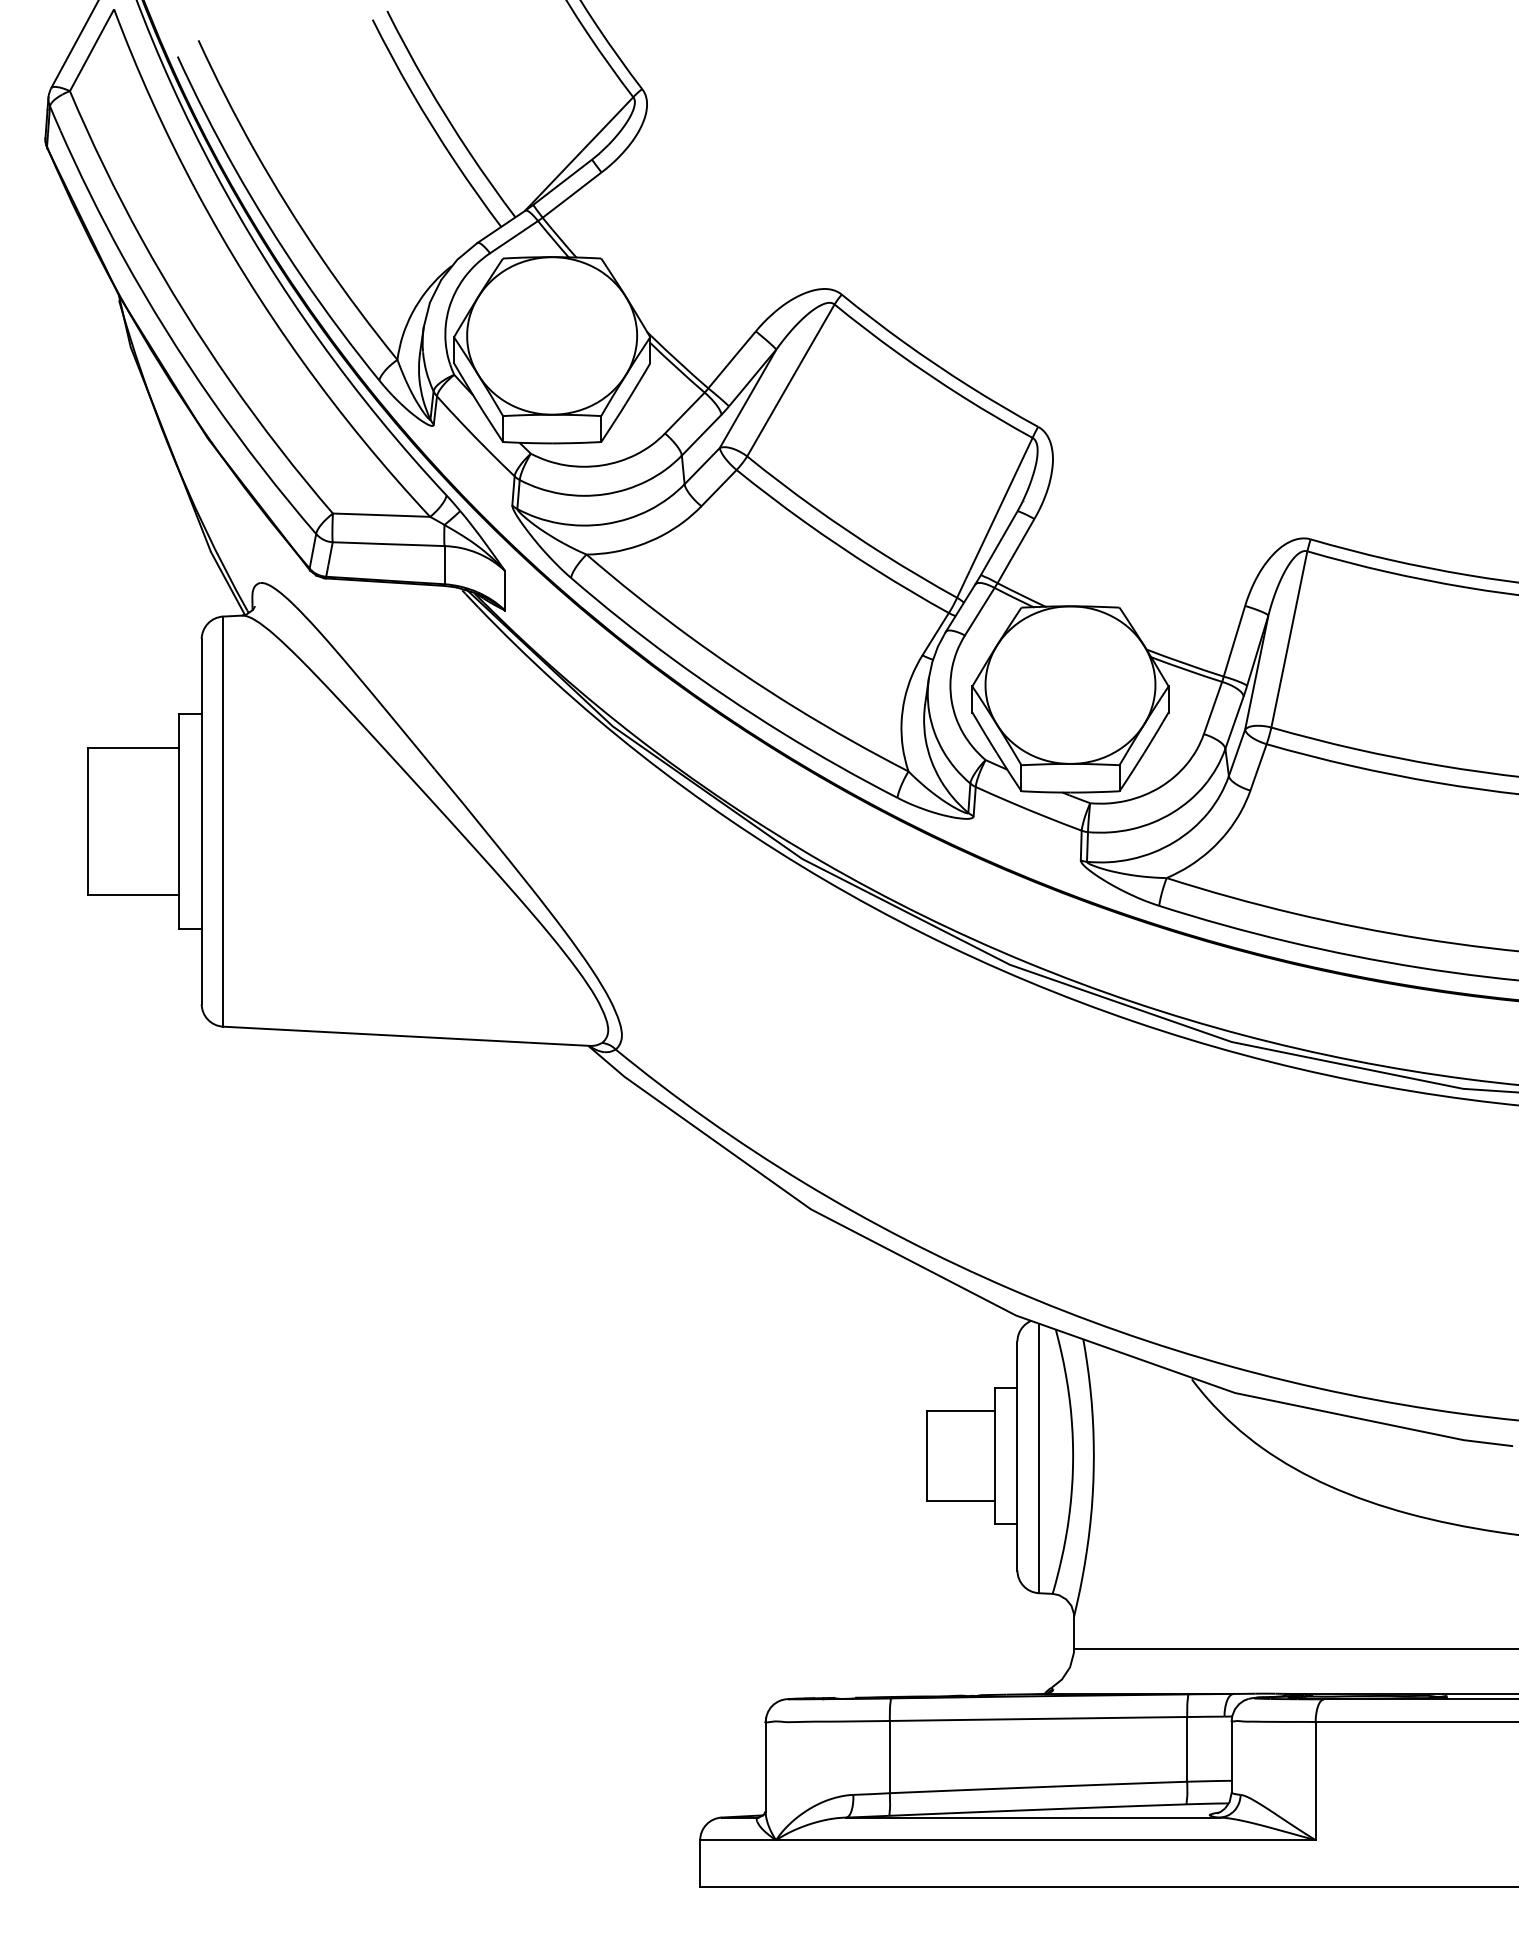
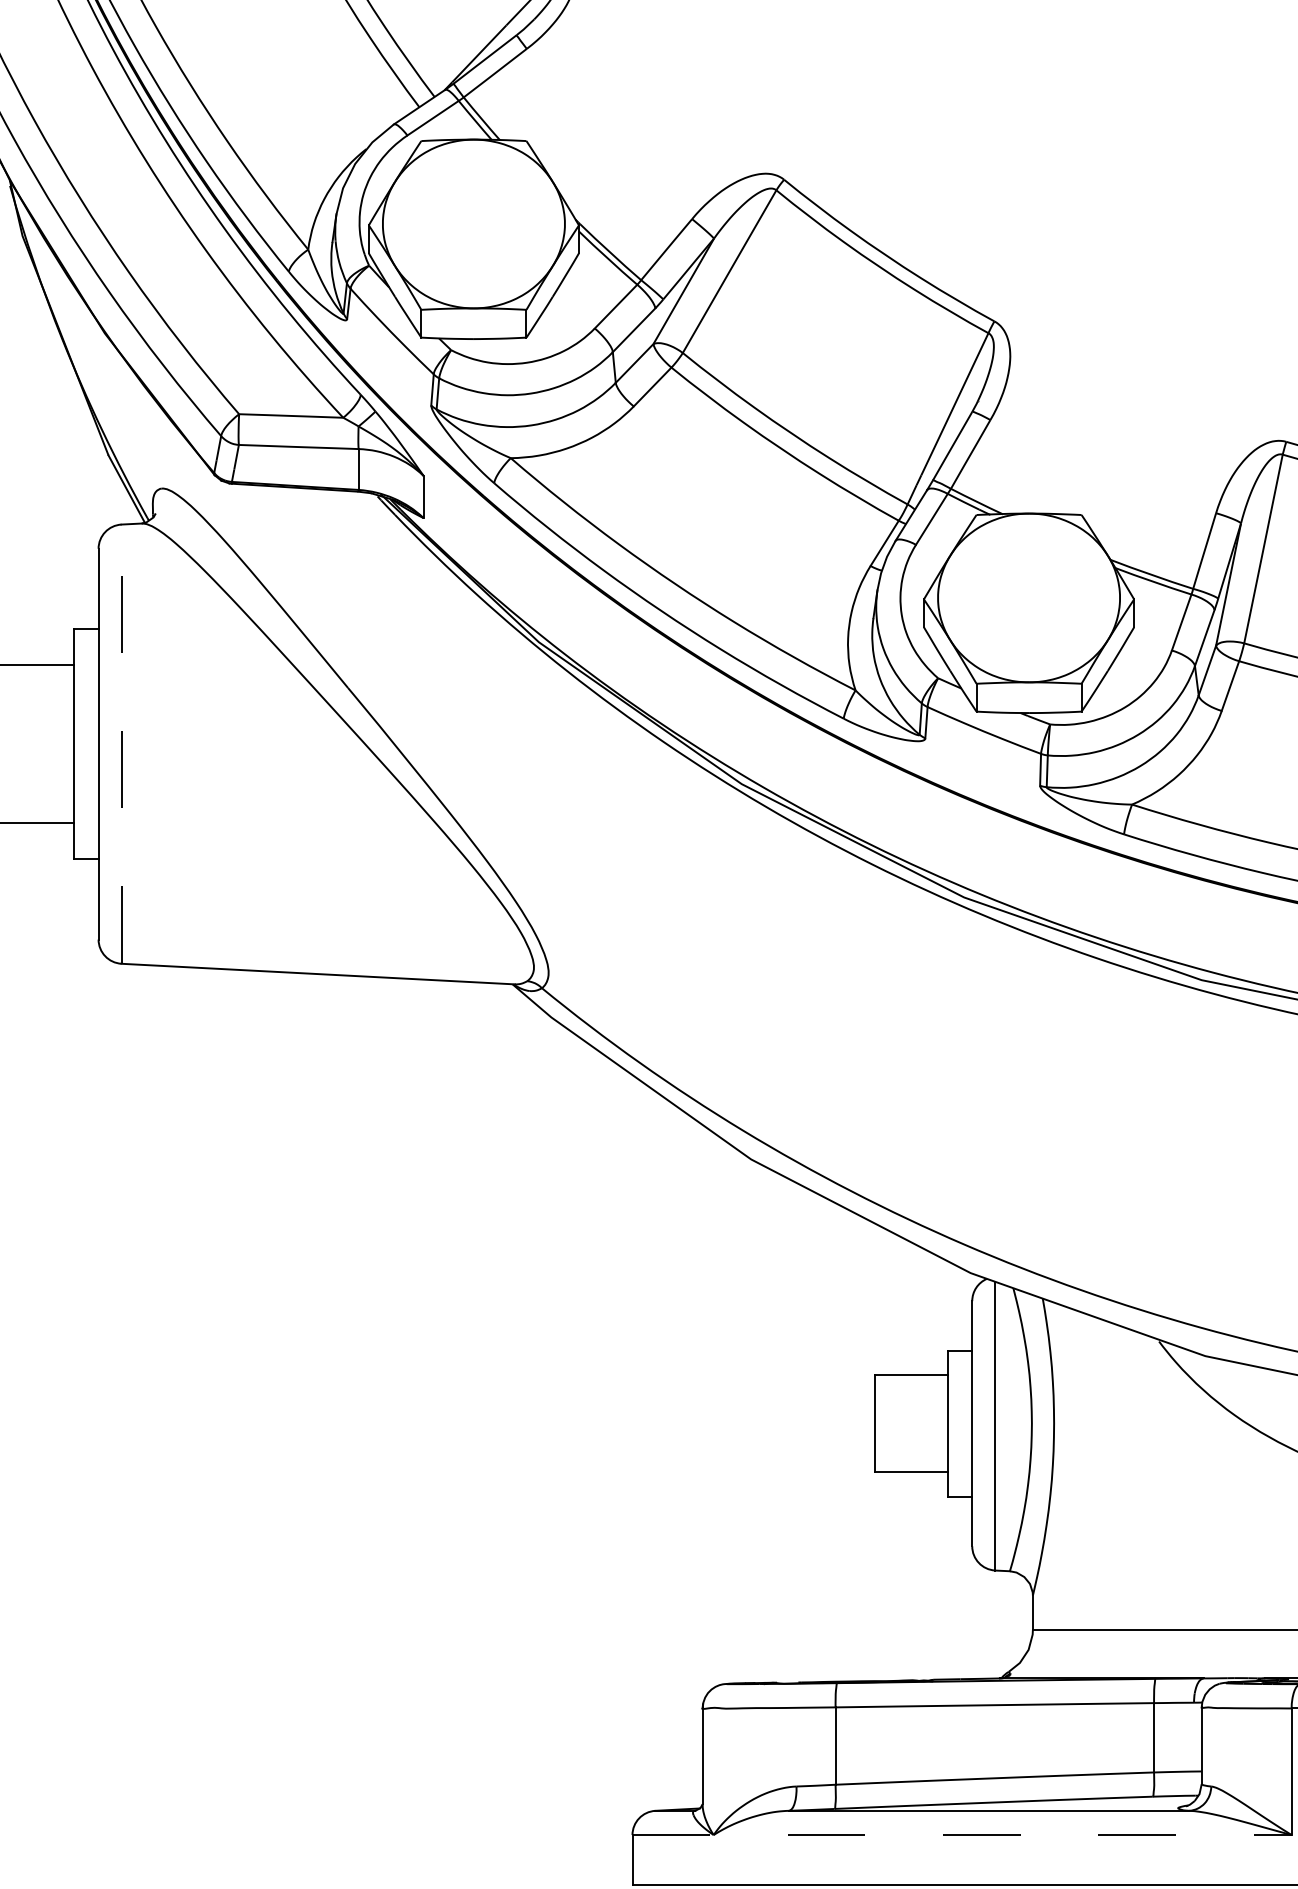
line: (223, 821) -> (121, 744), solid -> dashed
line: (1007, 1840) -> (961, 1835), solid -> dashed

